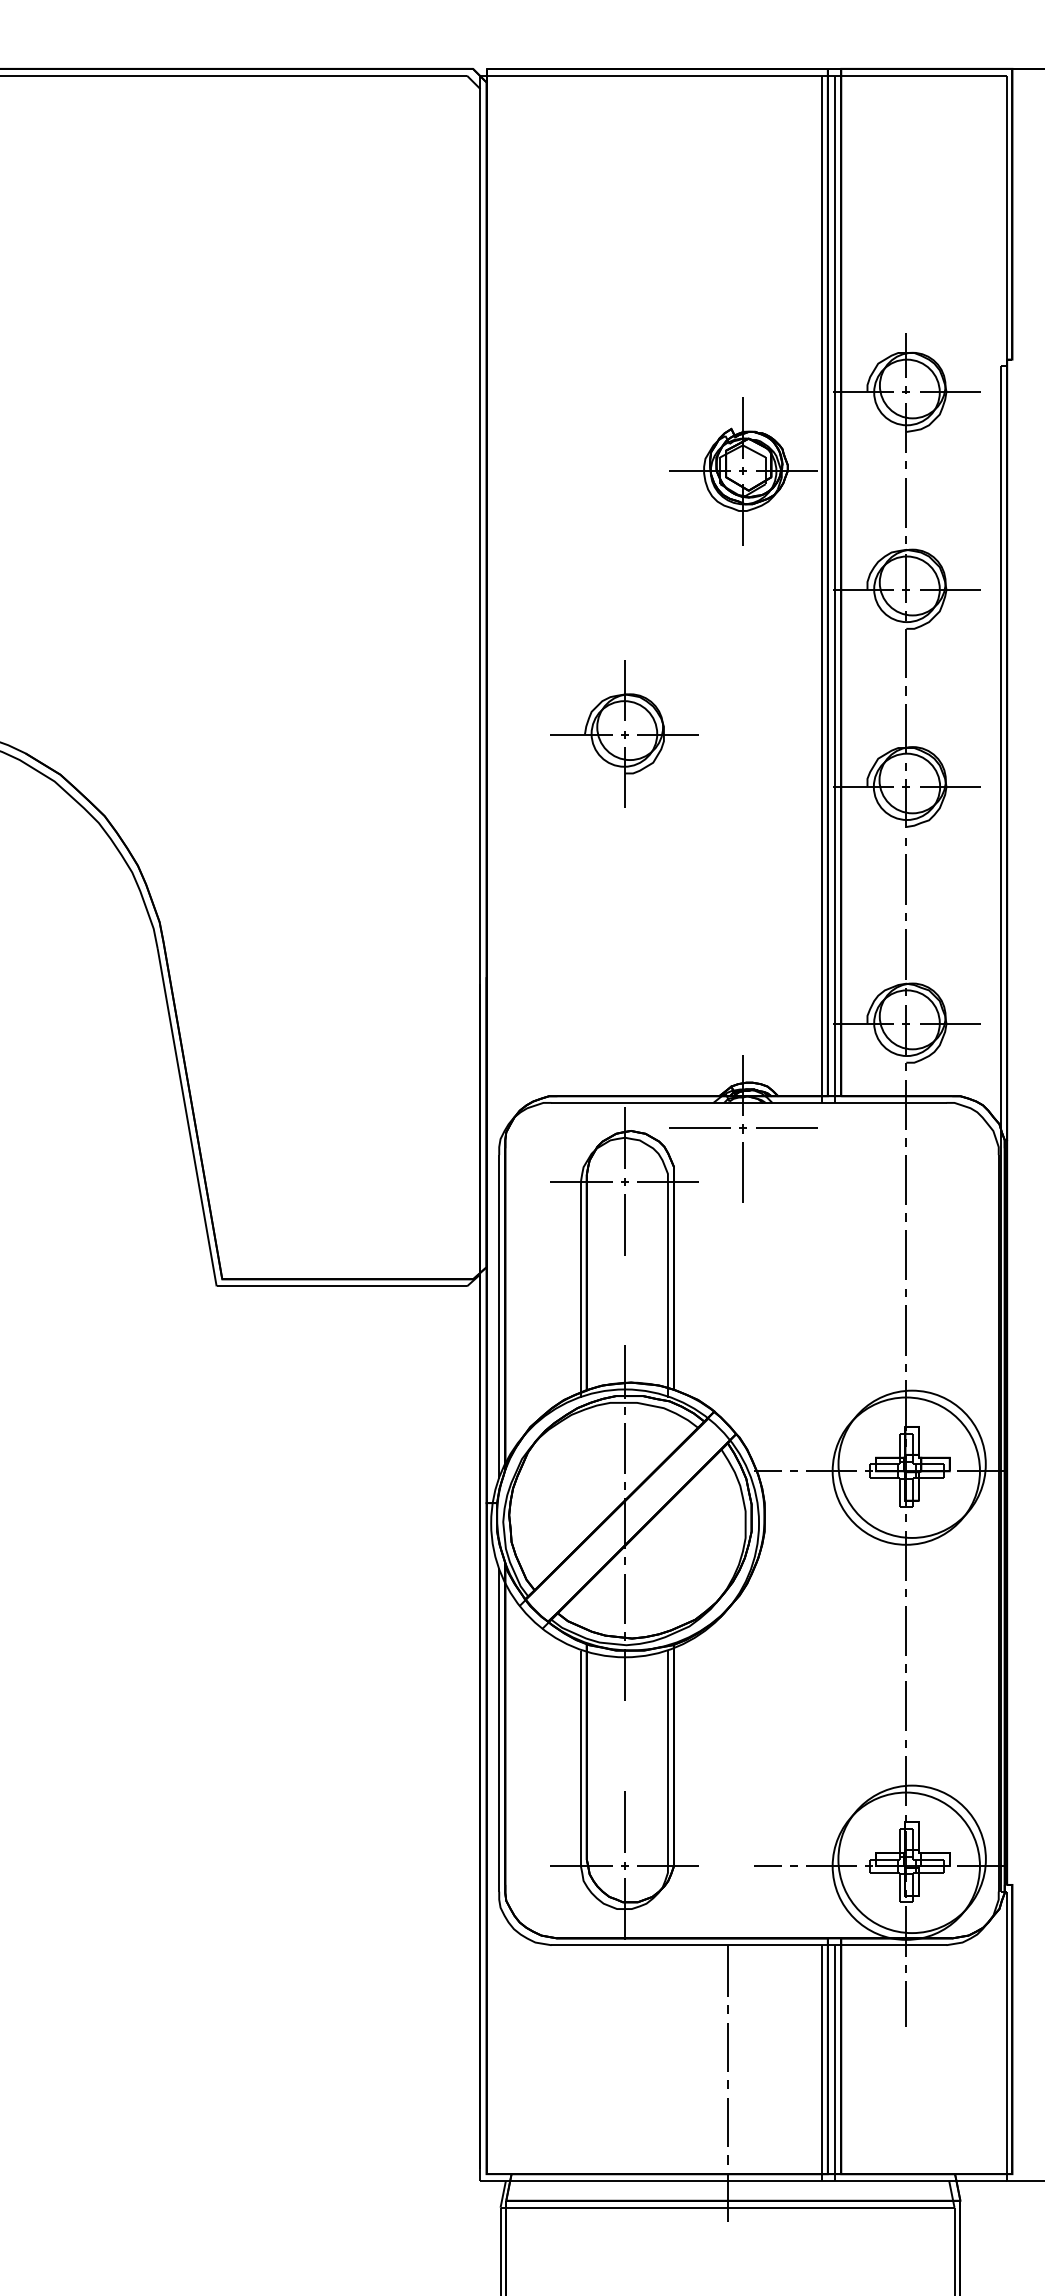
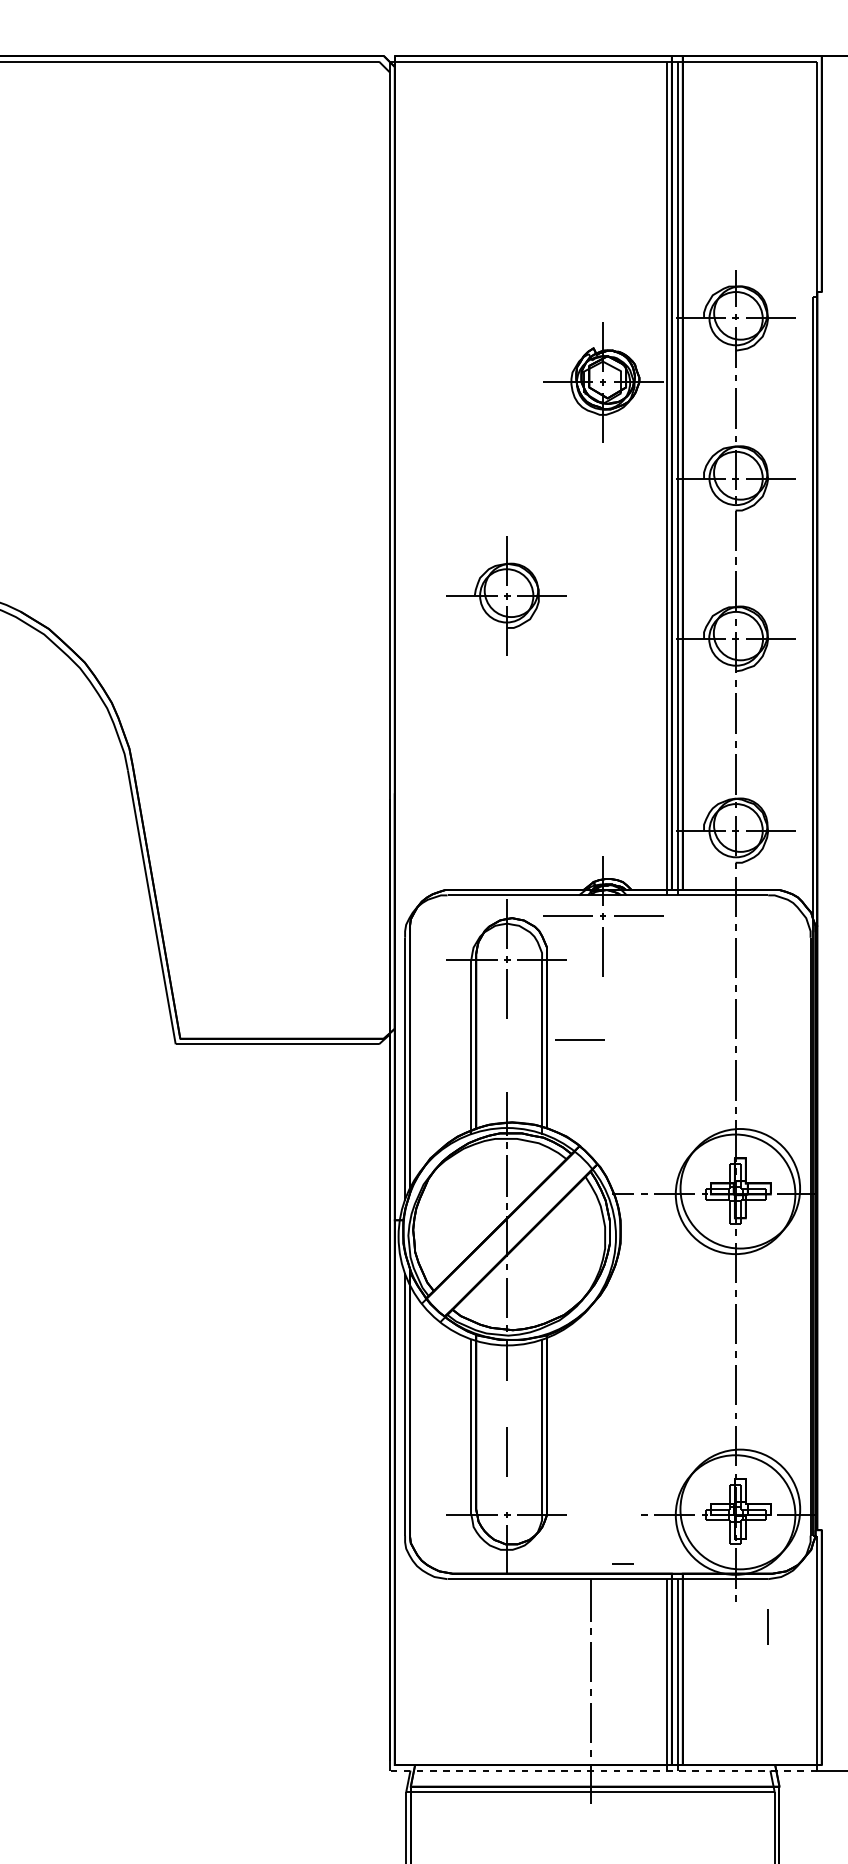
line: (713, 1280) -> (579, 1039), added
line: (624, 1821) -> (506, 1451), moved
line: (767, 1865) -> (622, 1563), moved
line: (905, 2003) -> (767, 1626), moved
line: (743, 2180) -> (603, 1770), solid -> dashed

